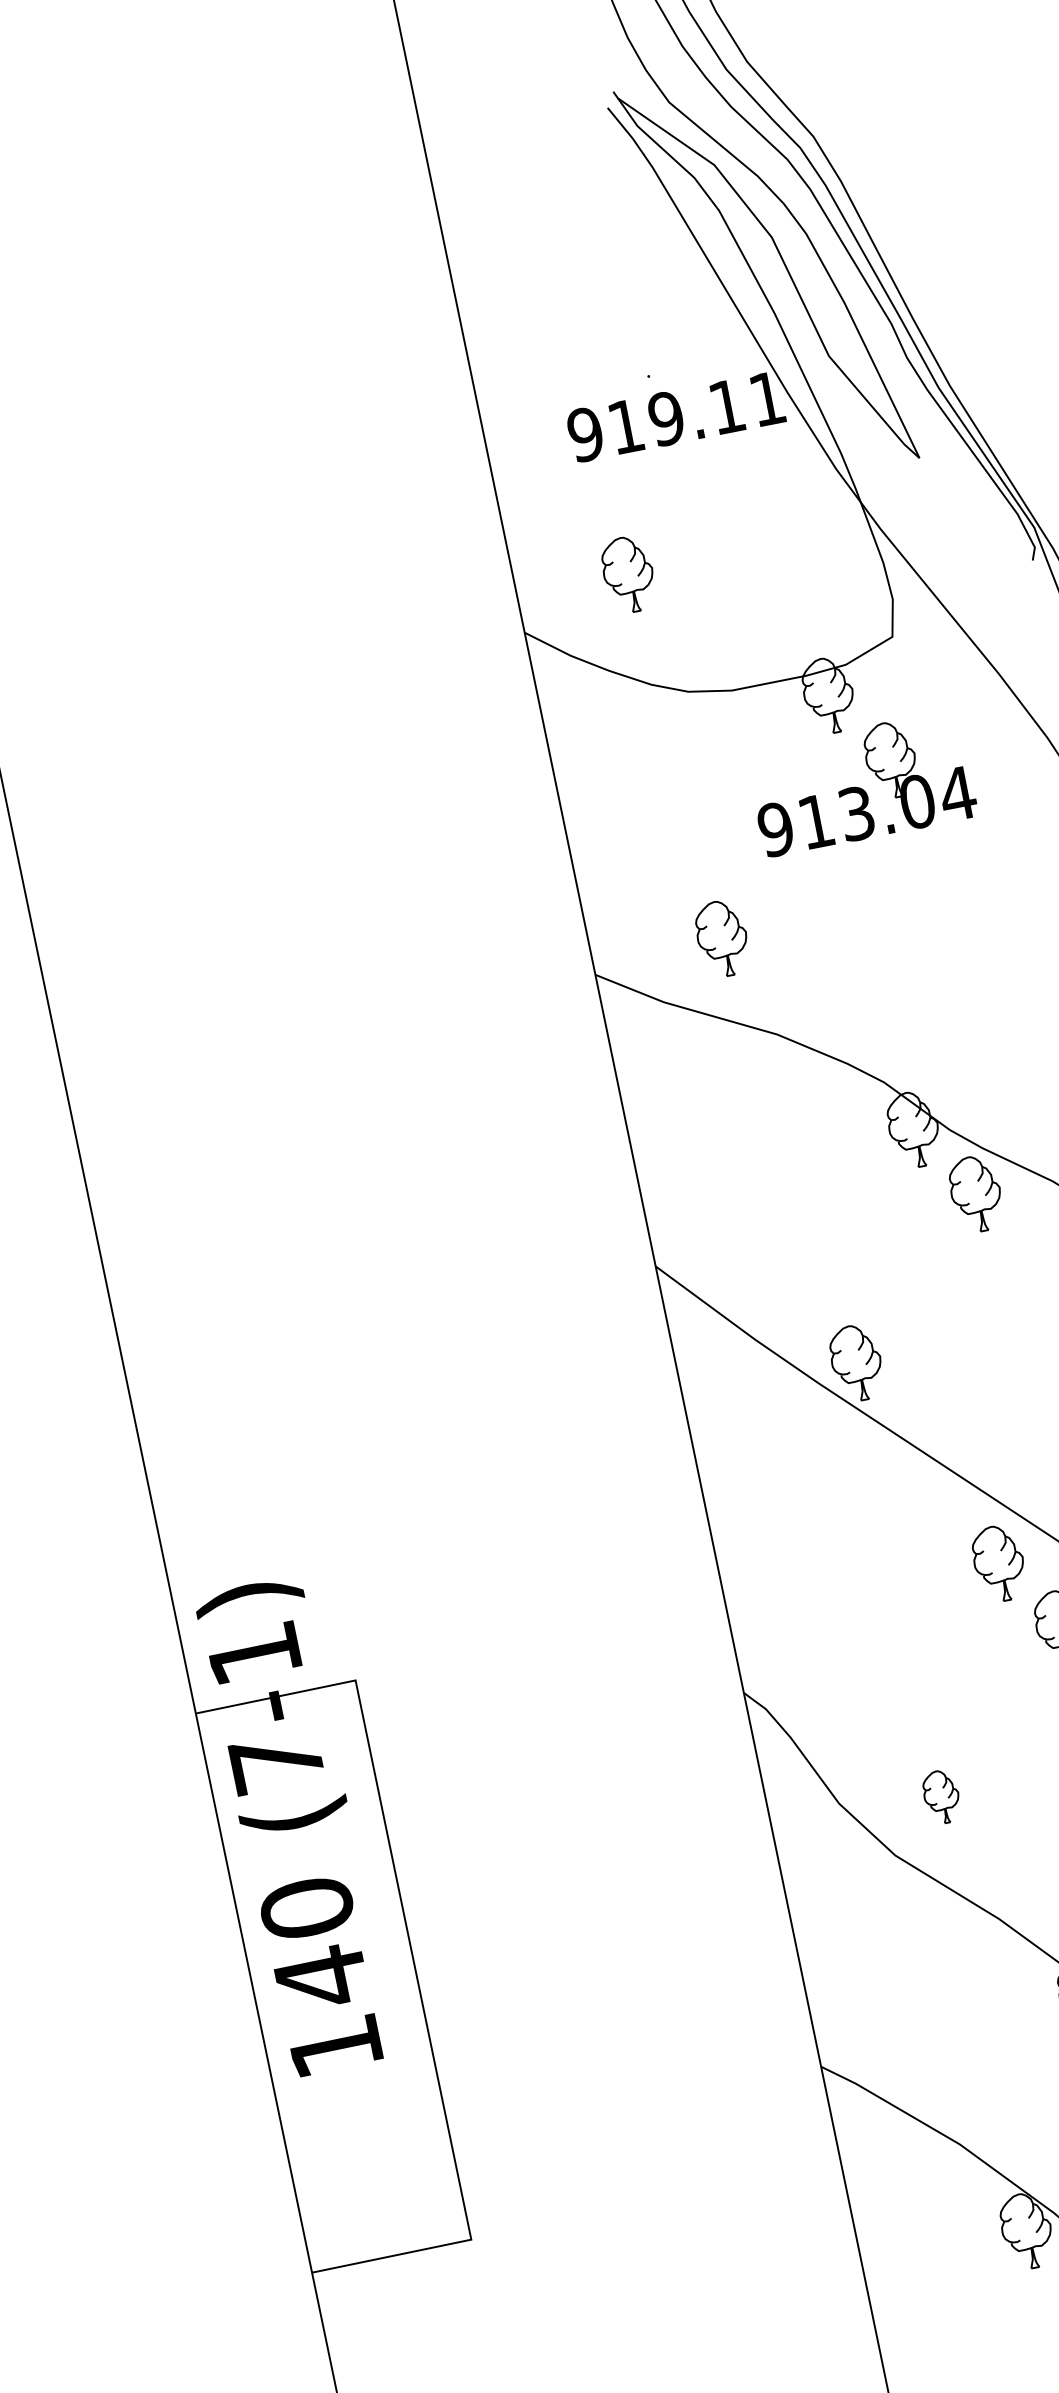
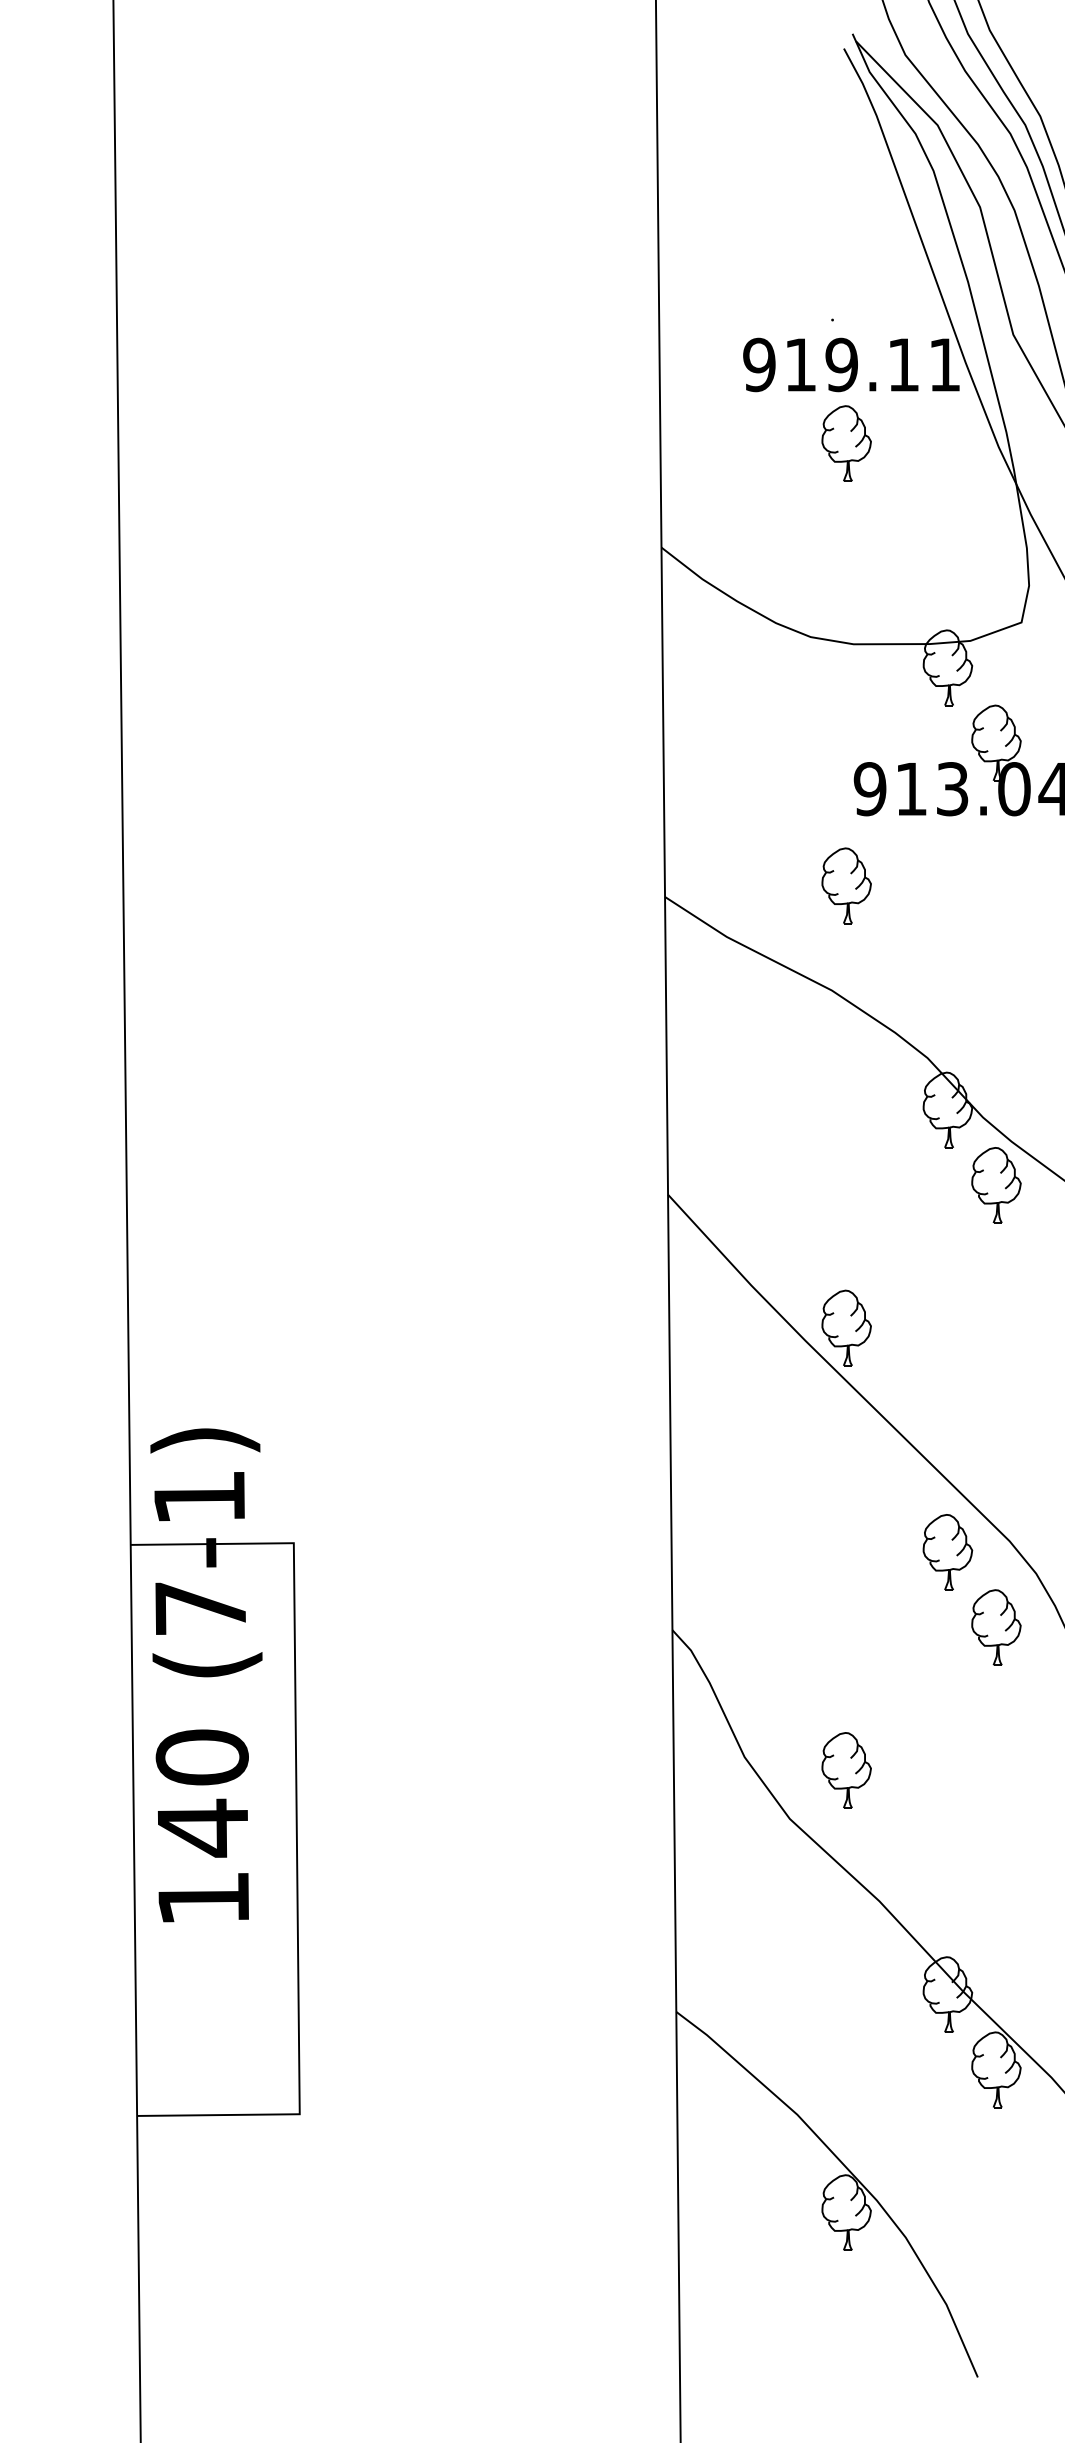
part: (628, 574) -> (846, 443), moved
part: (722, 938) -> (846, 885), moved
part: (941, 1797) -> (846, 1770), size x1.43

